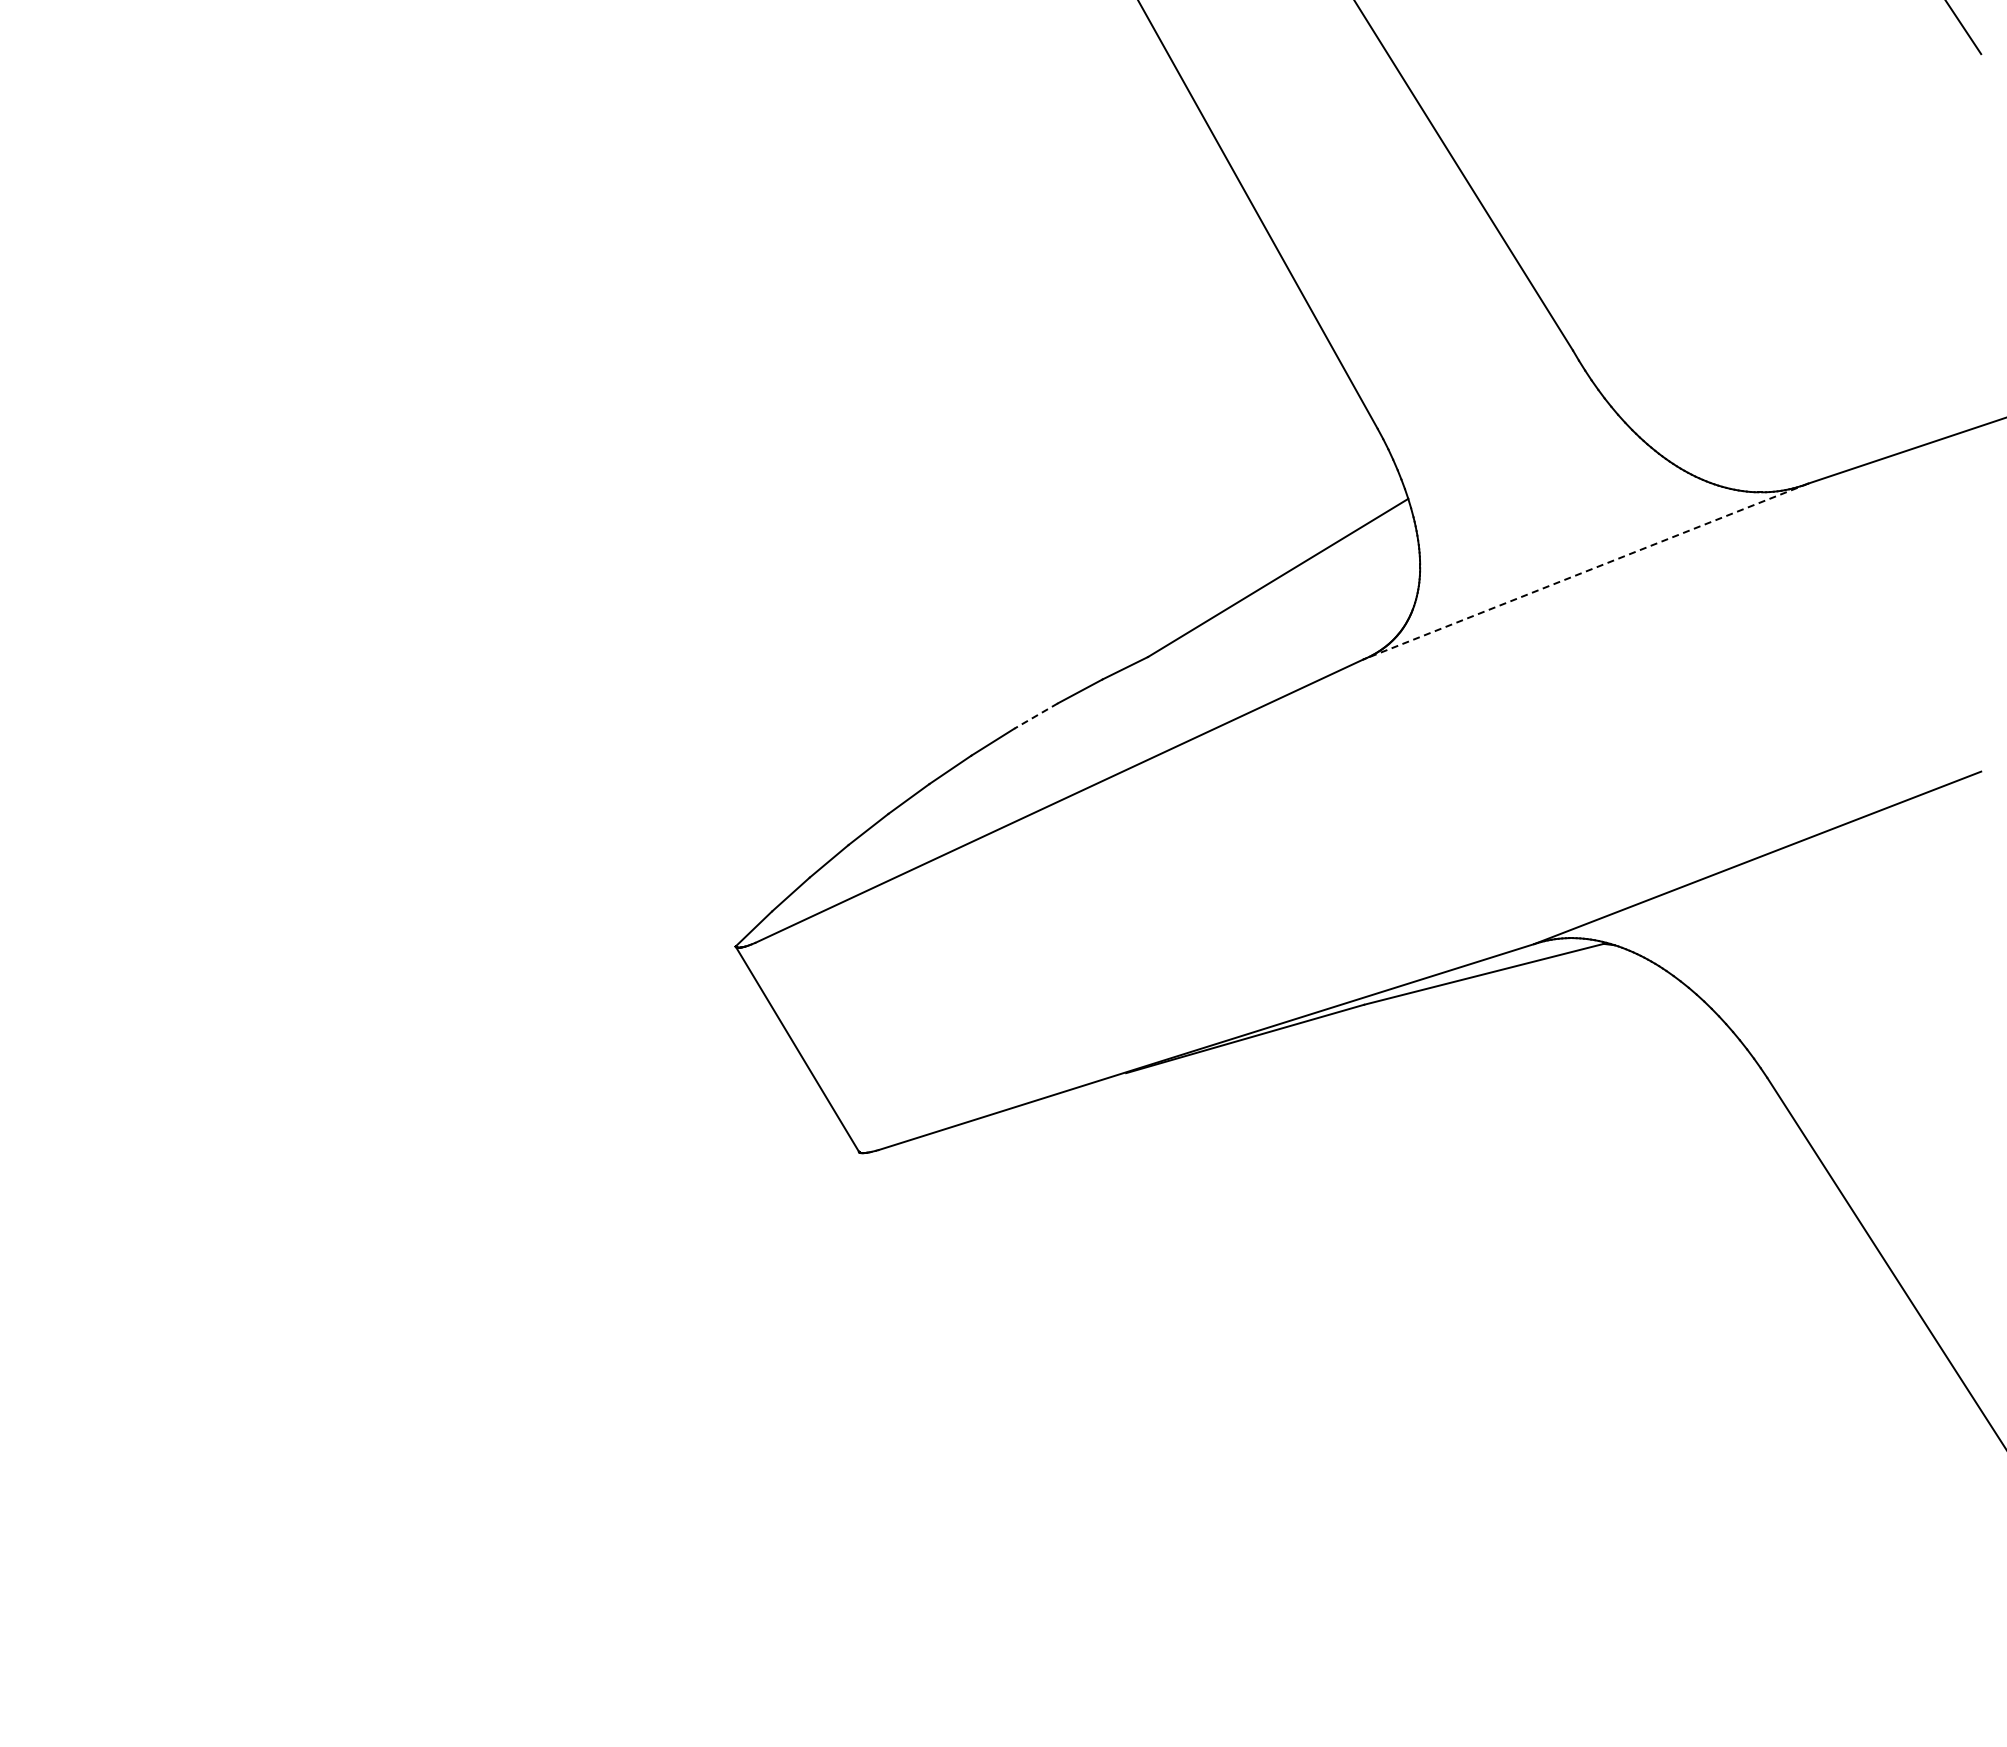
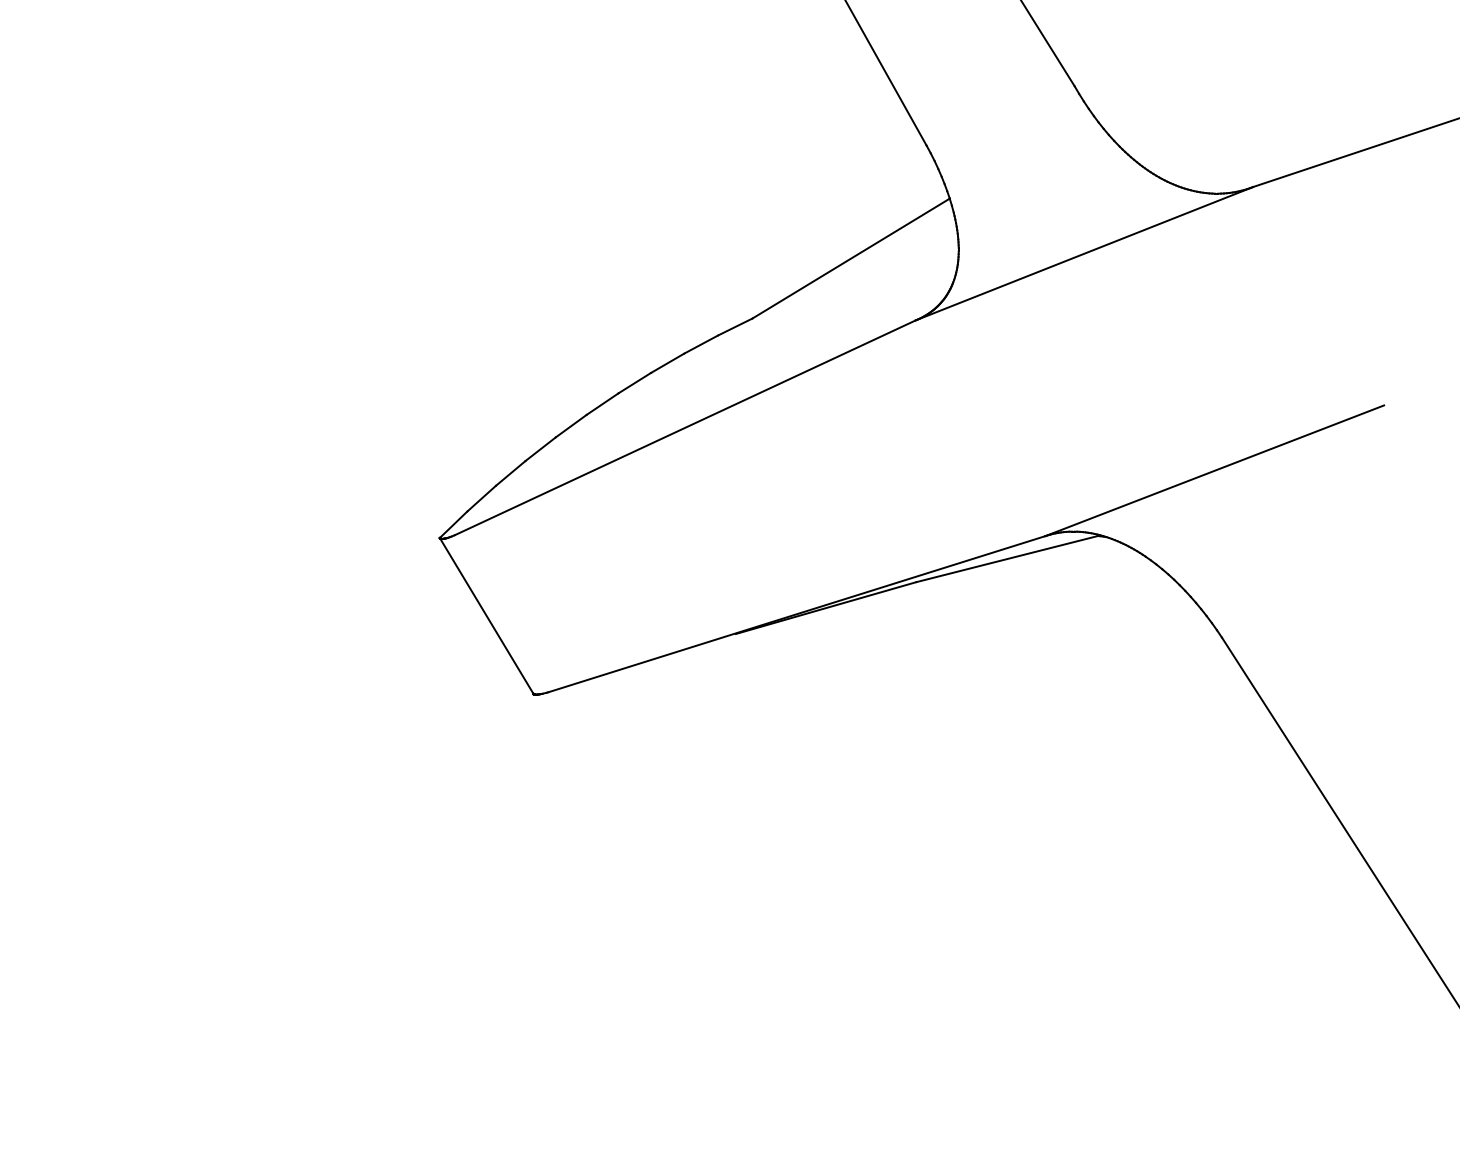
line: (1585, 571) -> (1084, 253), dashed -> solid
line: (1035, 716) -> (667, 363), dashed -> solid

